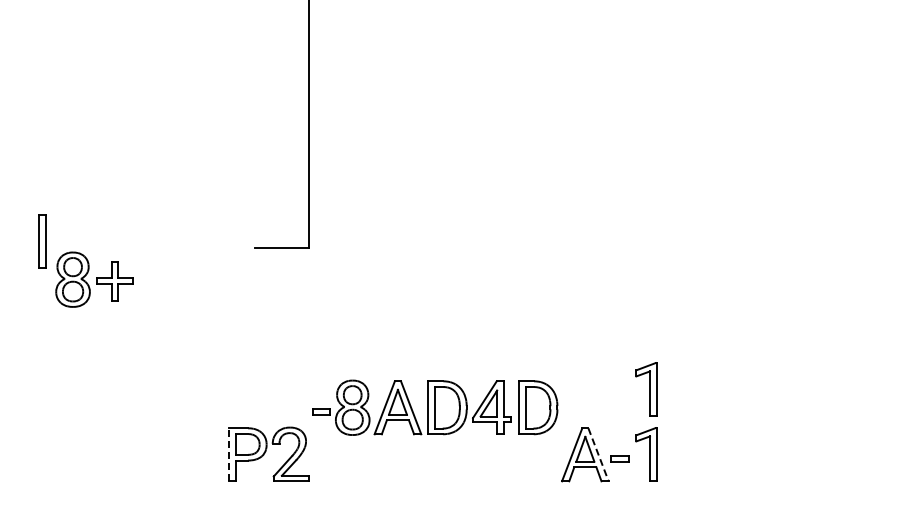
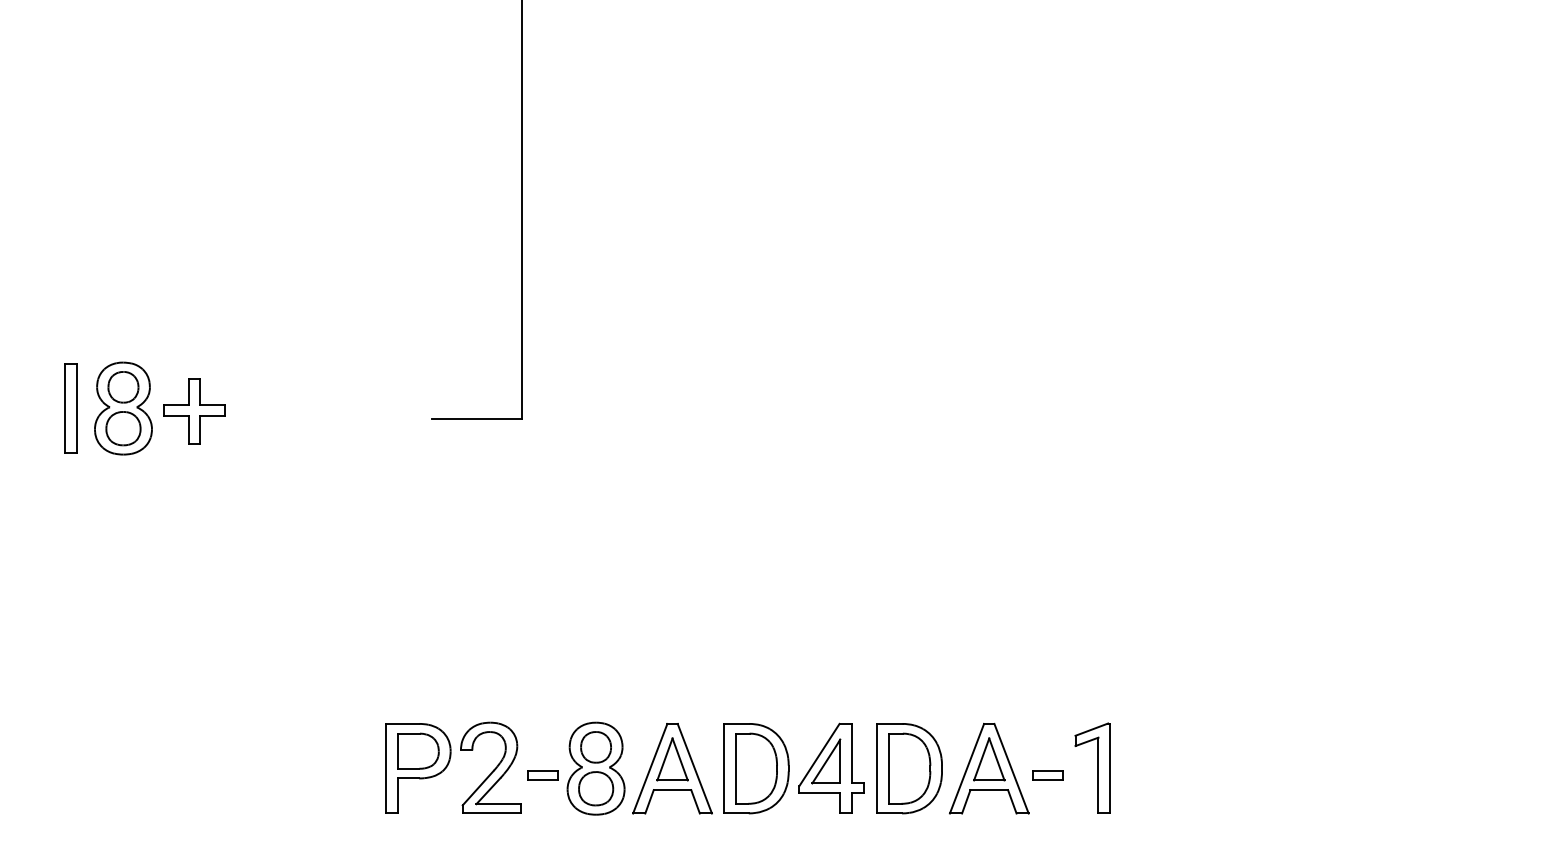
part: (94, 279) -> (159, 408), moved
part: (646, 389) -> (1092, 658), removed
part: (435, 407) -> (736, 768), moved
line: (228, 454) -> (386, 768), dashed -> solid
line: (598, 455) -> (1011, 769), dashed -> solid

